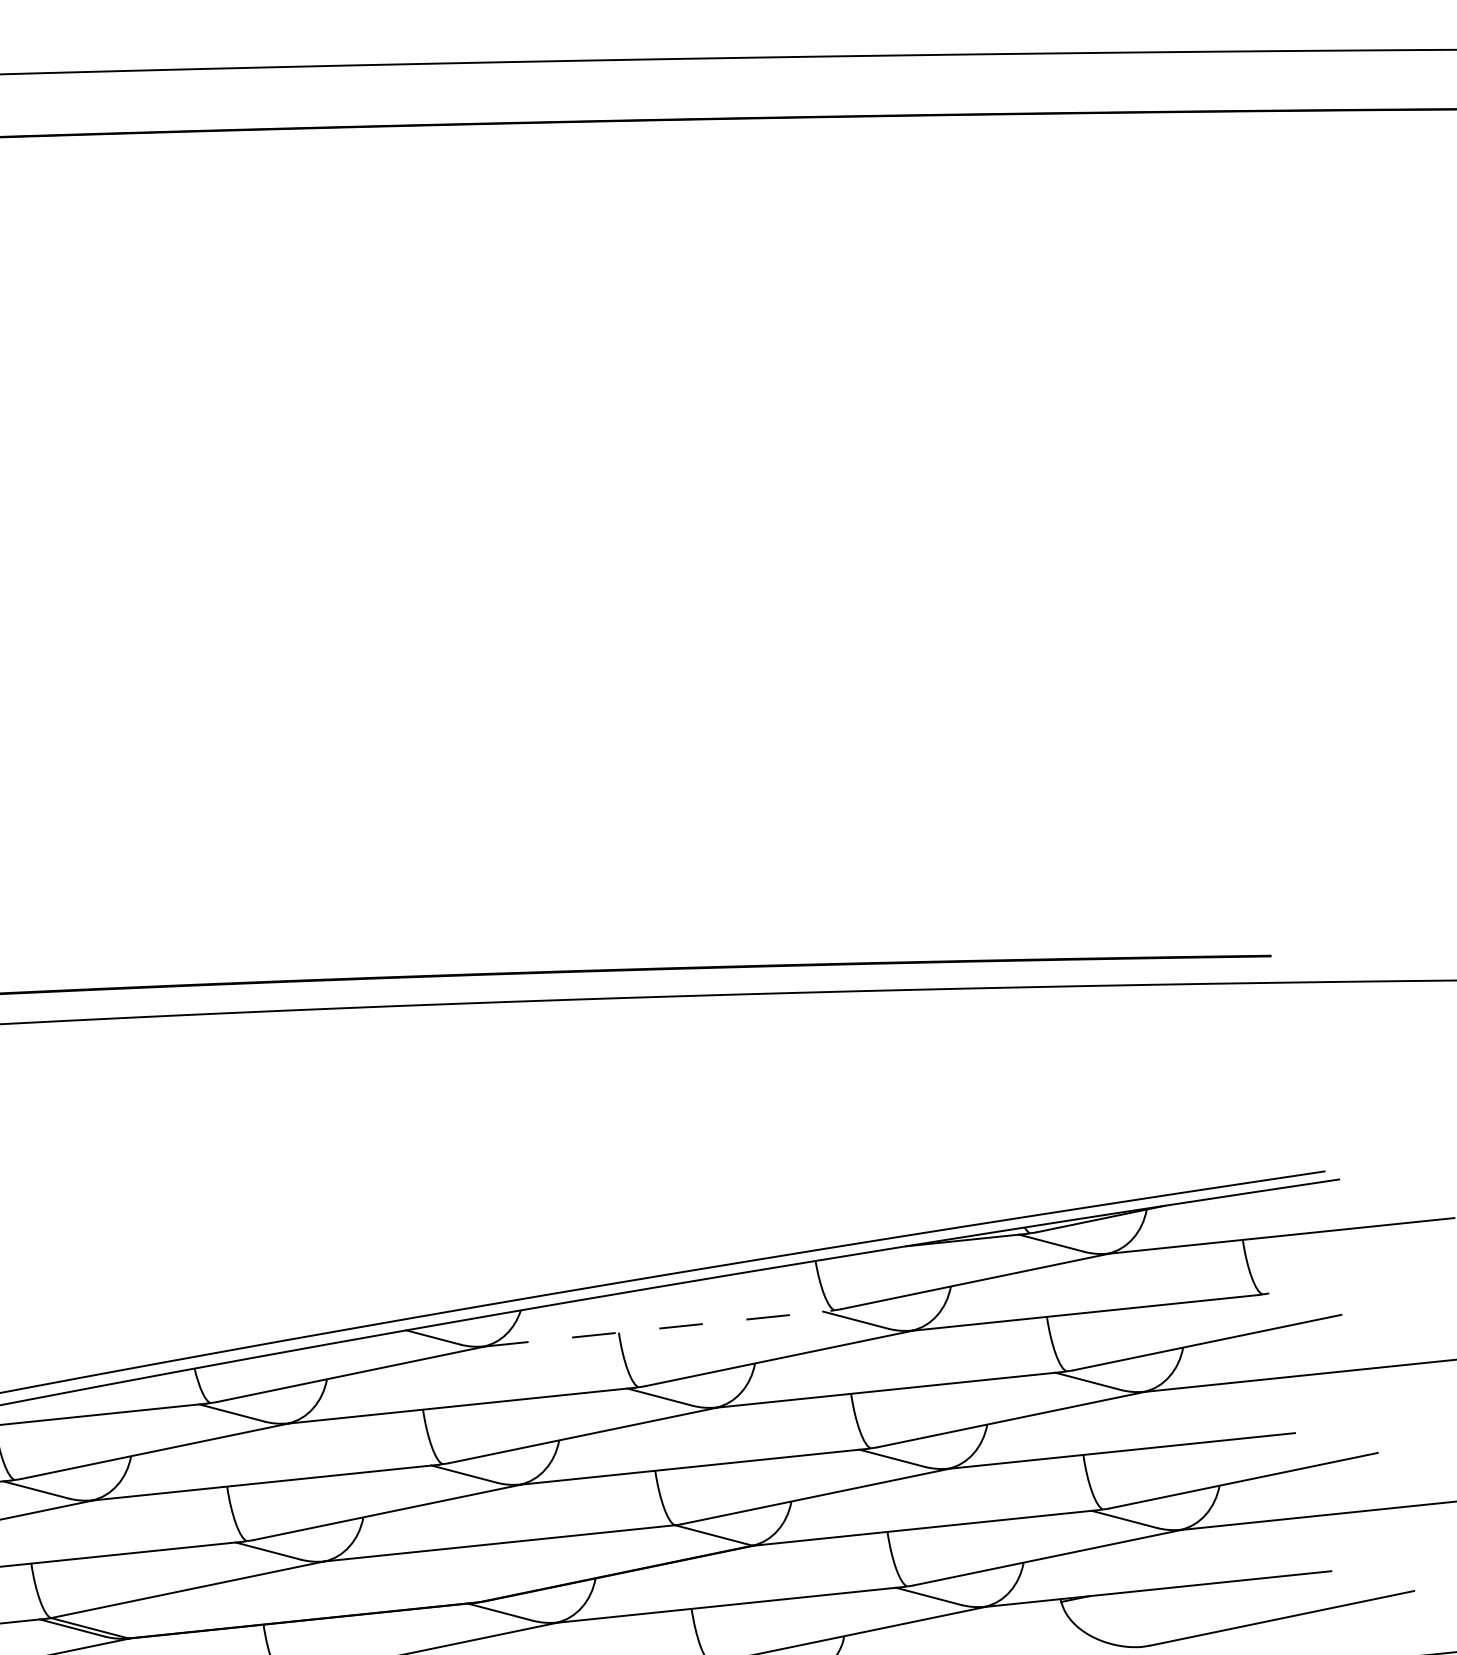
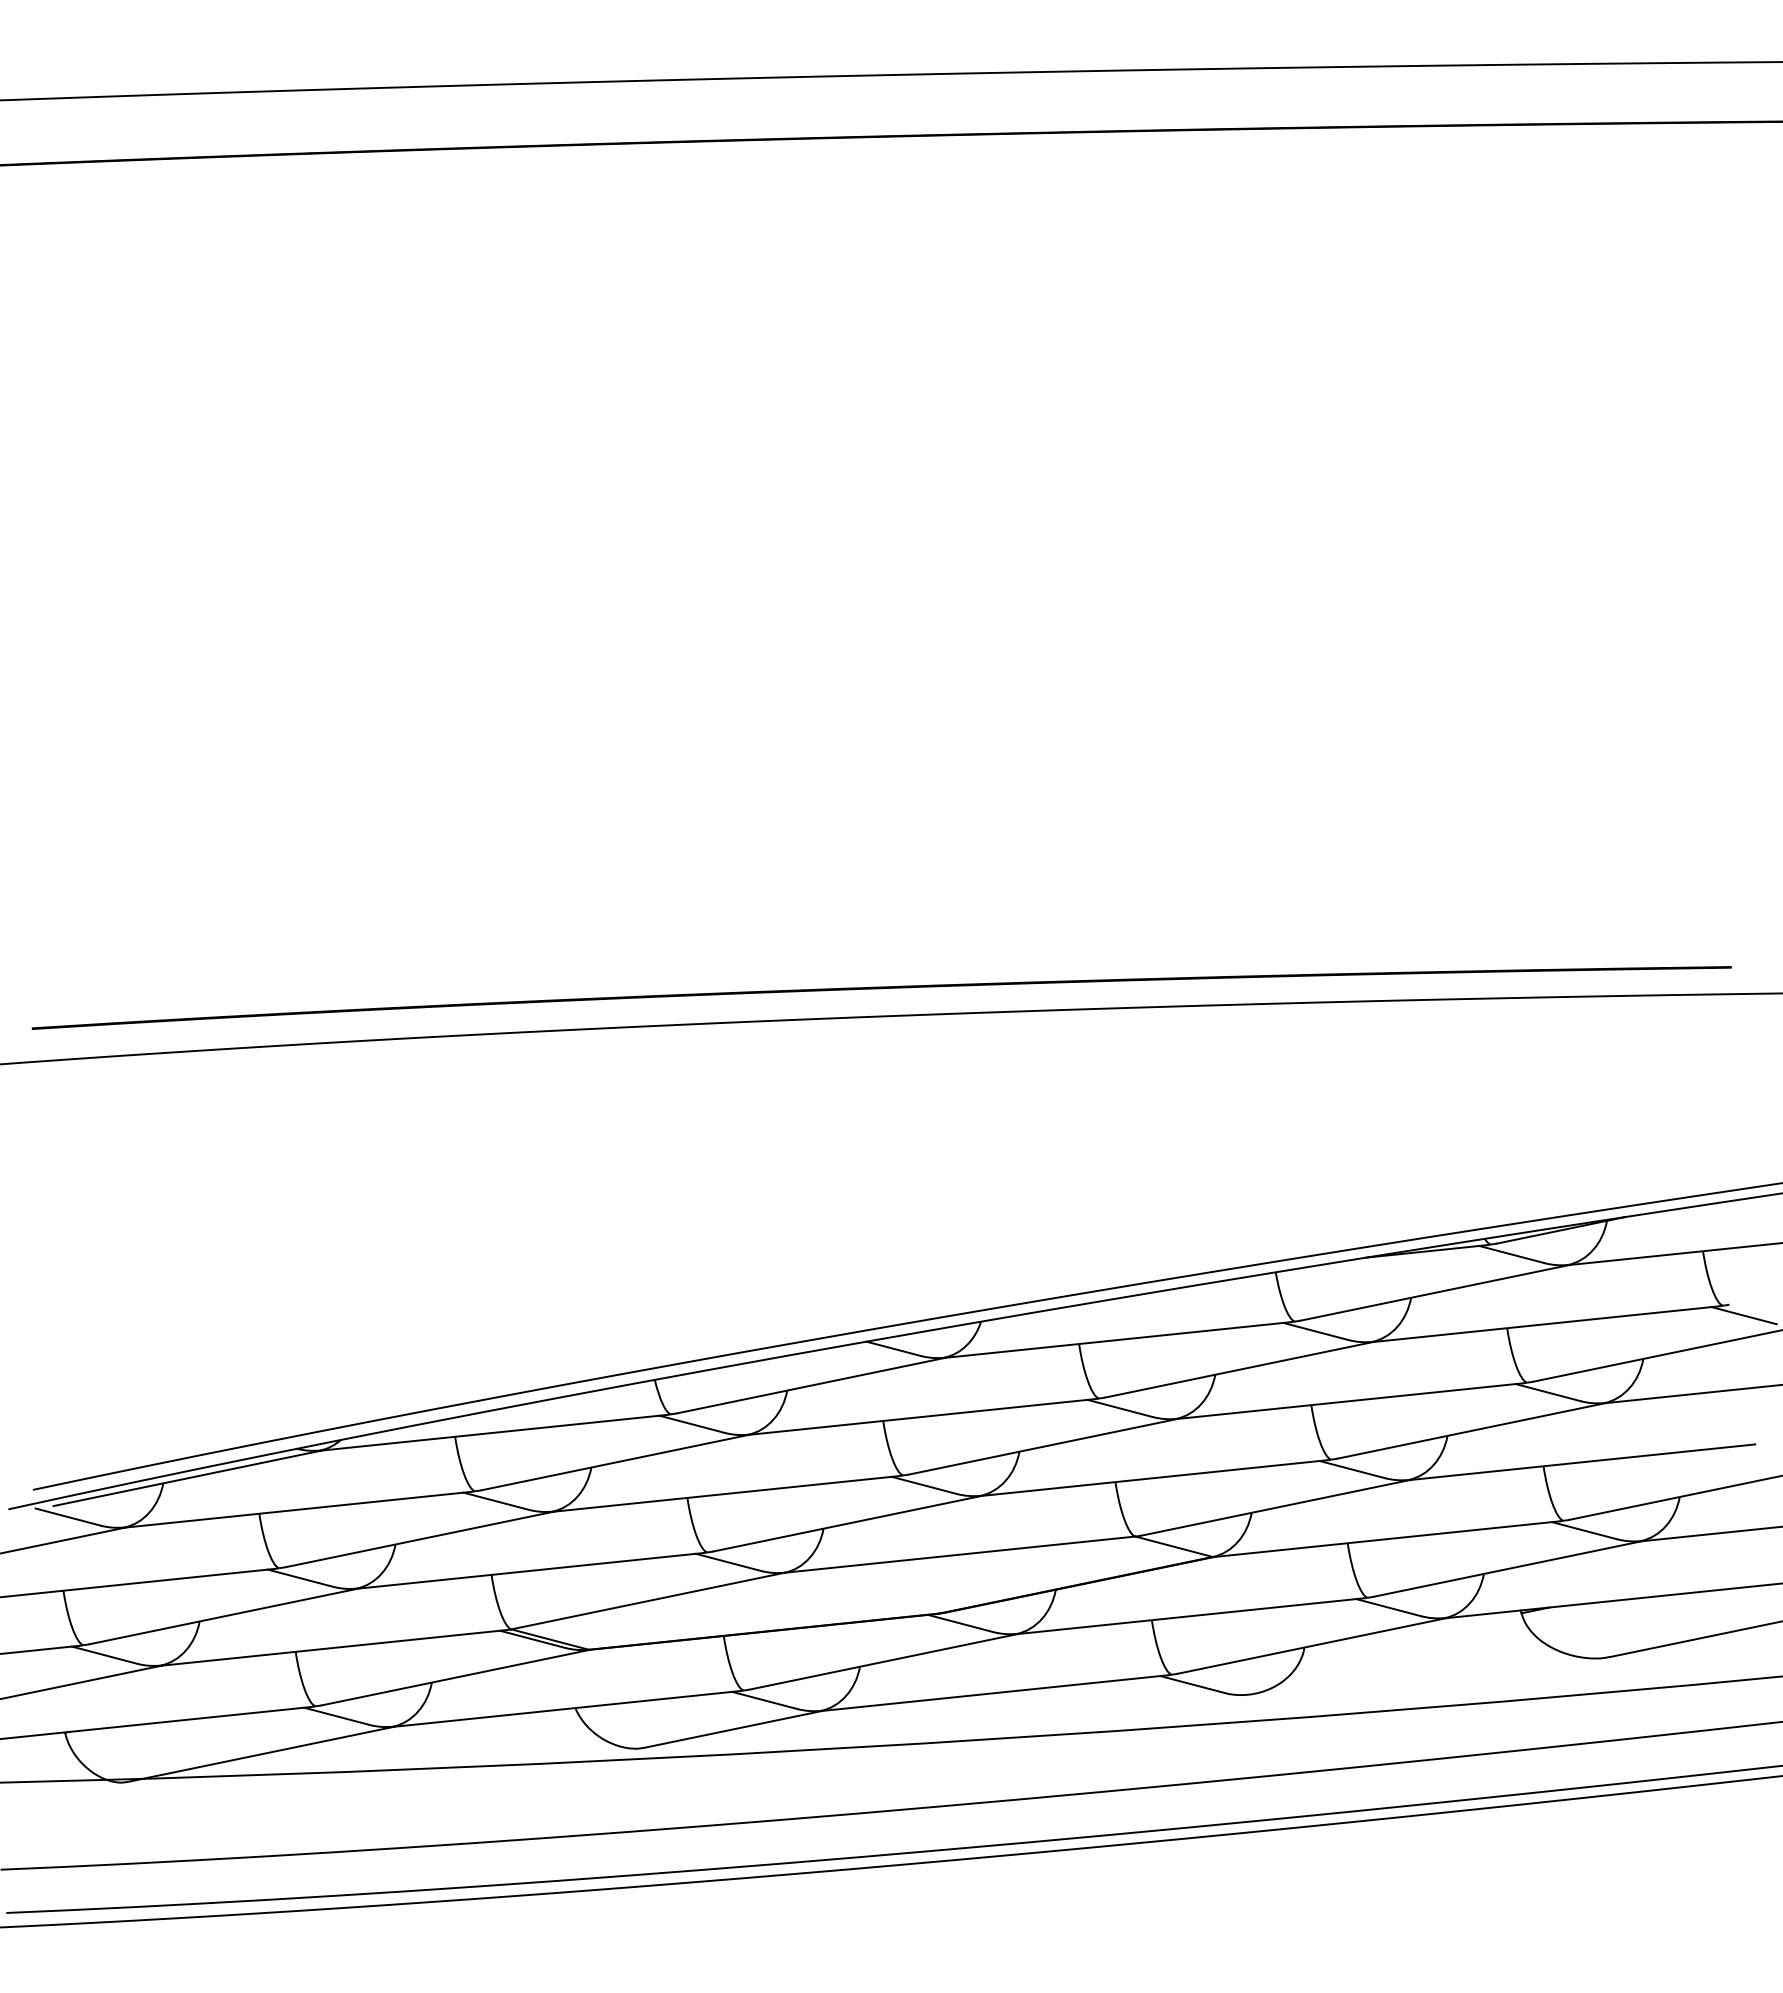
line: (1283, 1304) -> (1743, 1315), added
line: (658, 1329) -> (1118, 1340), dashed -> solid

